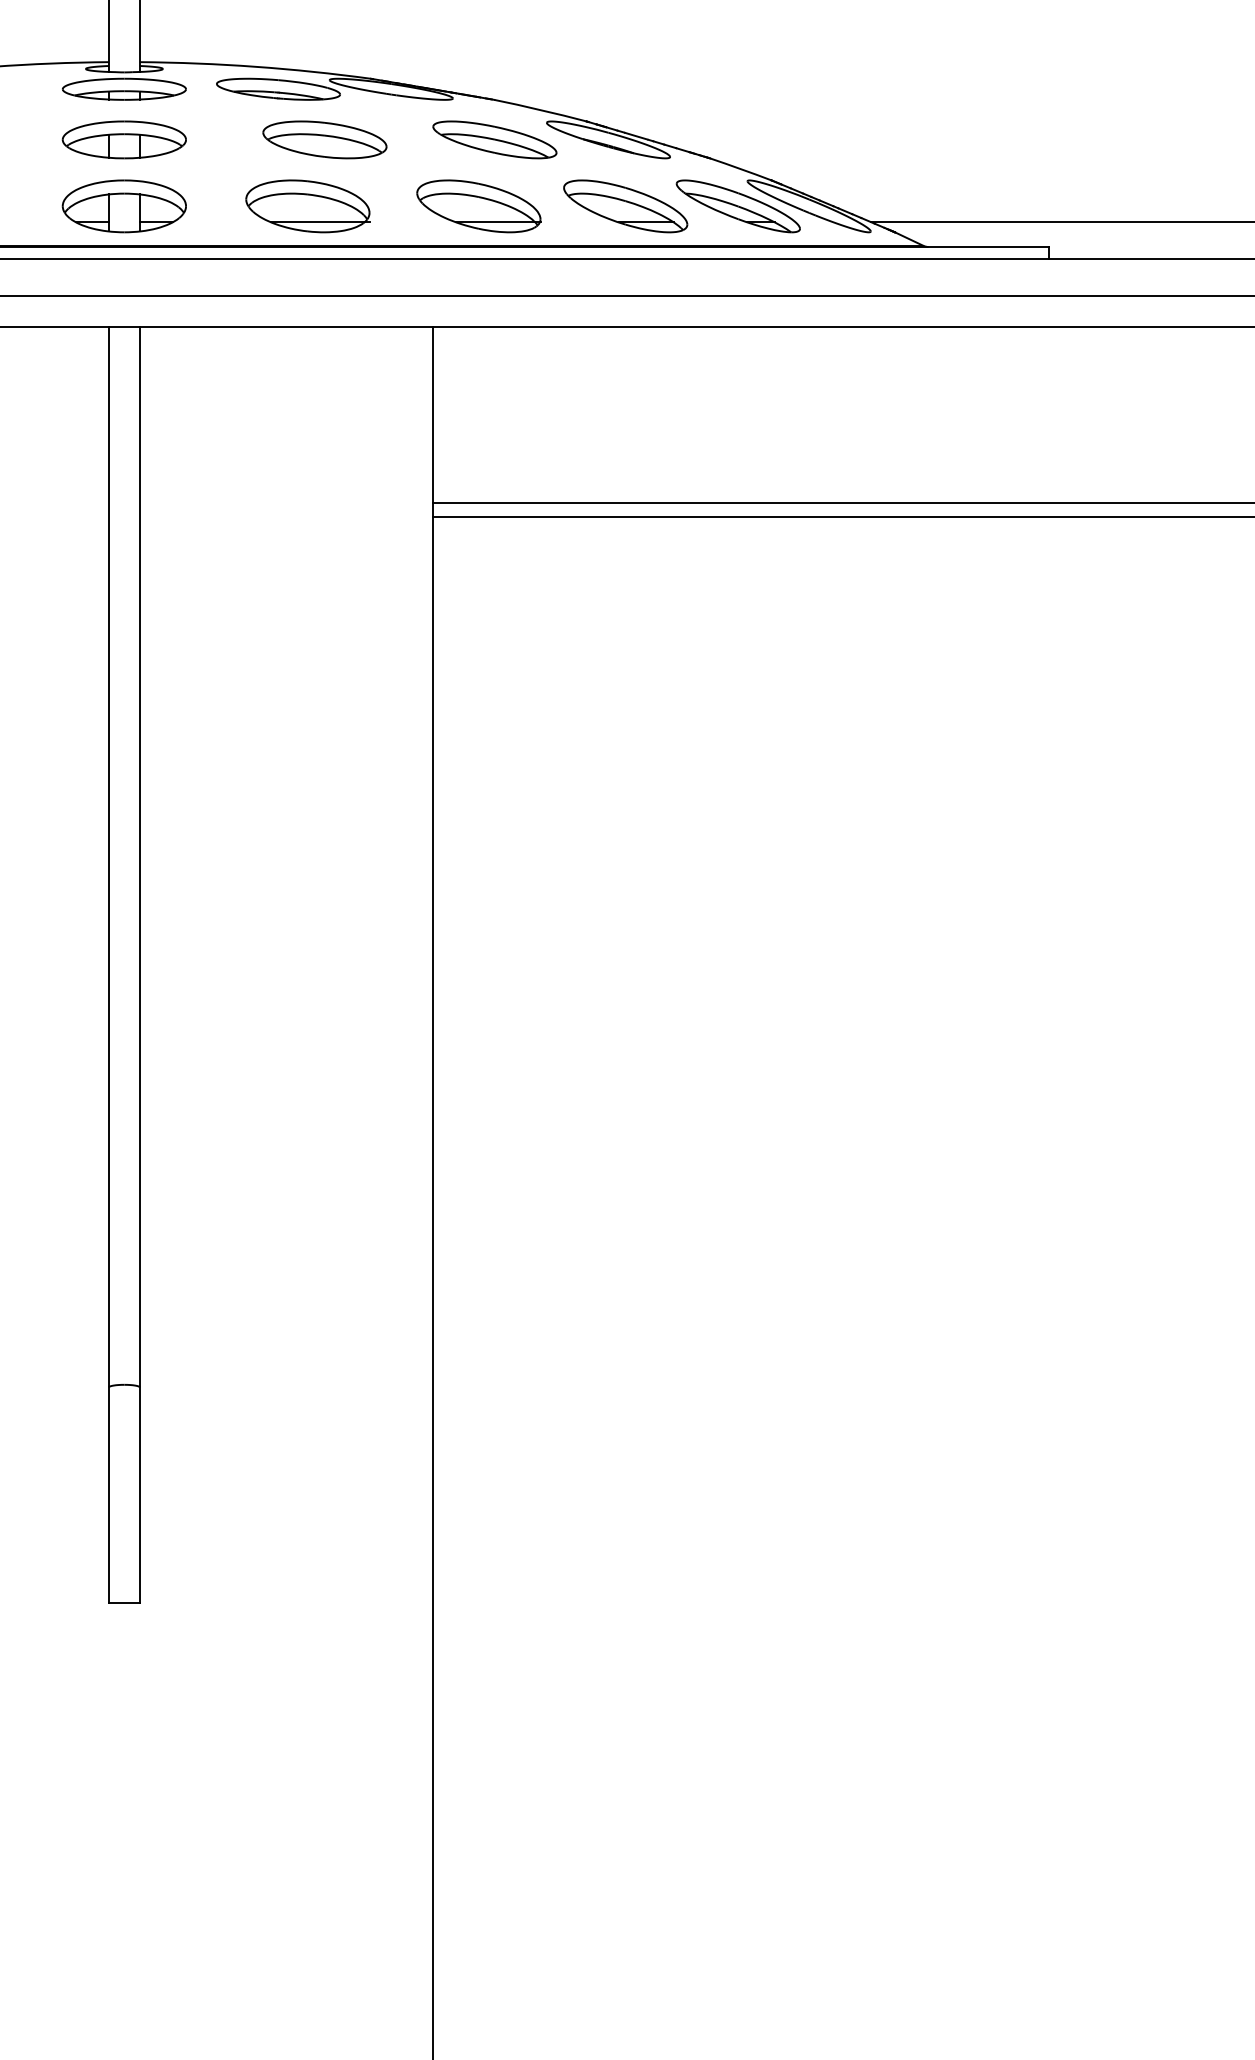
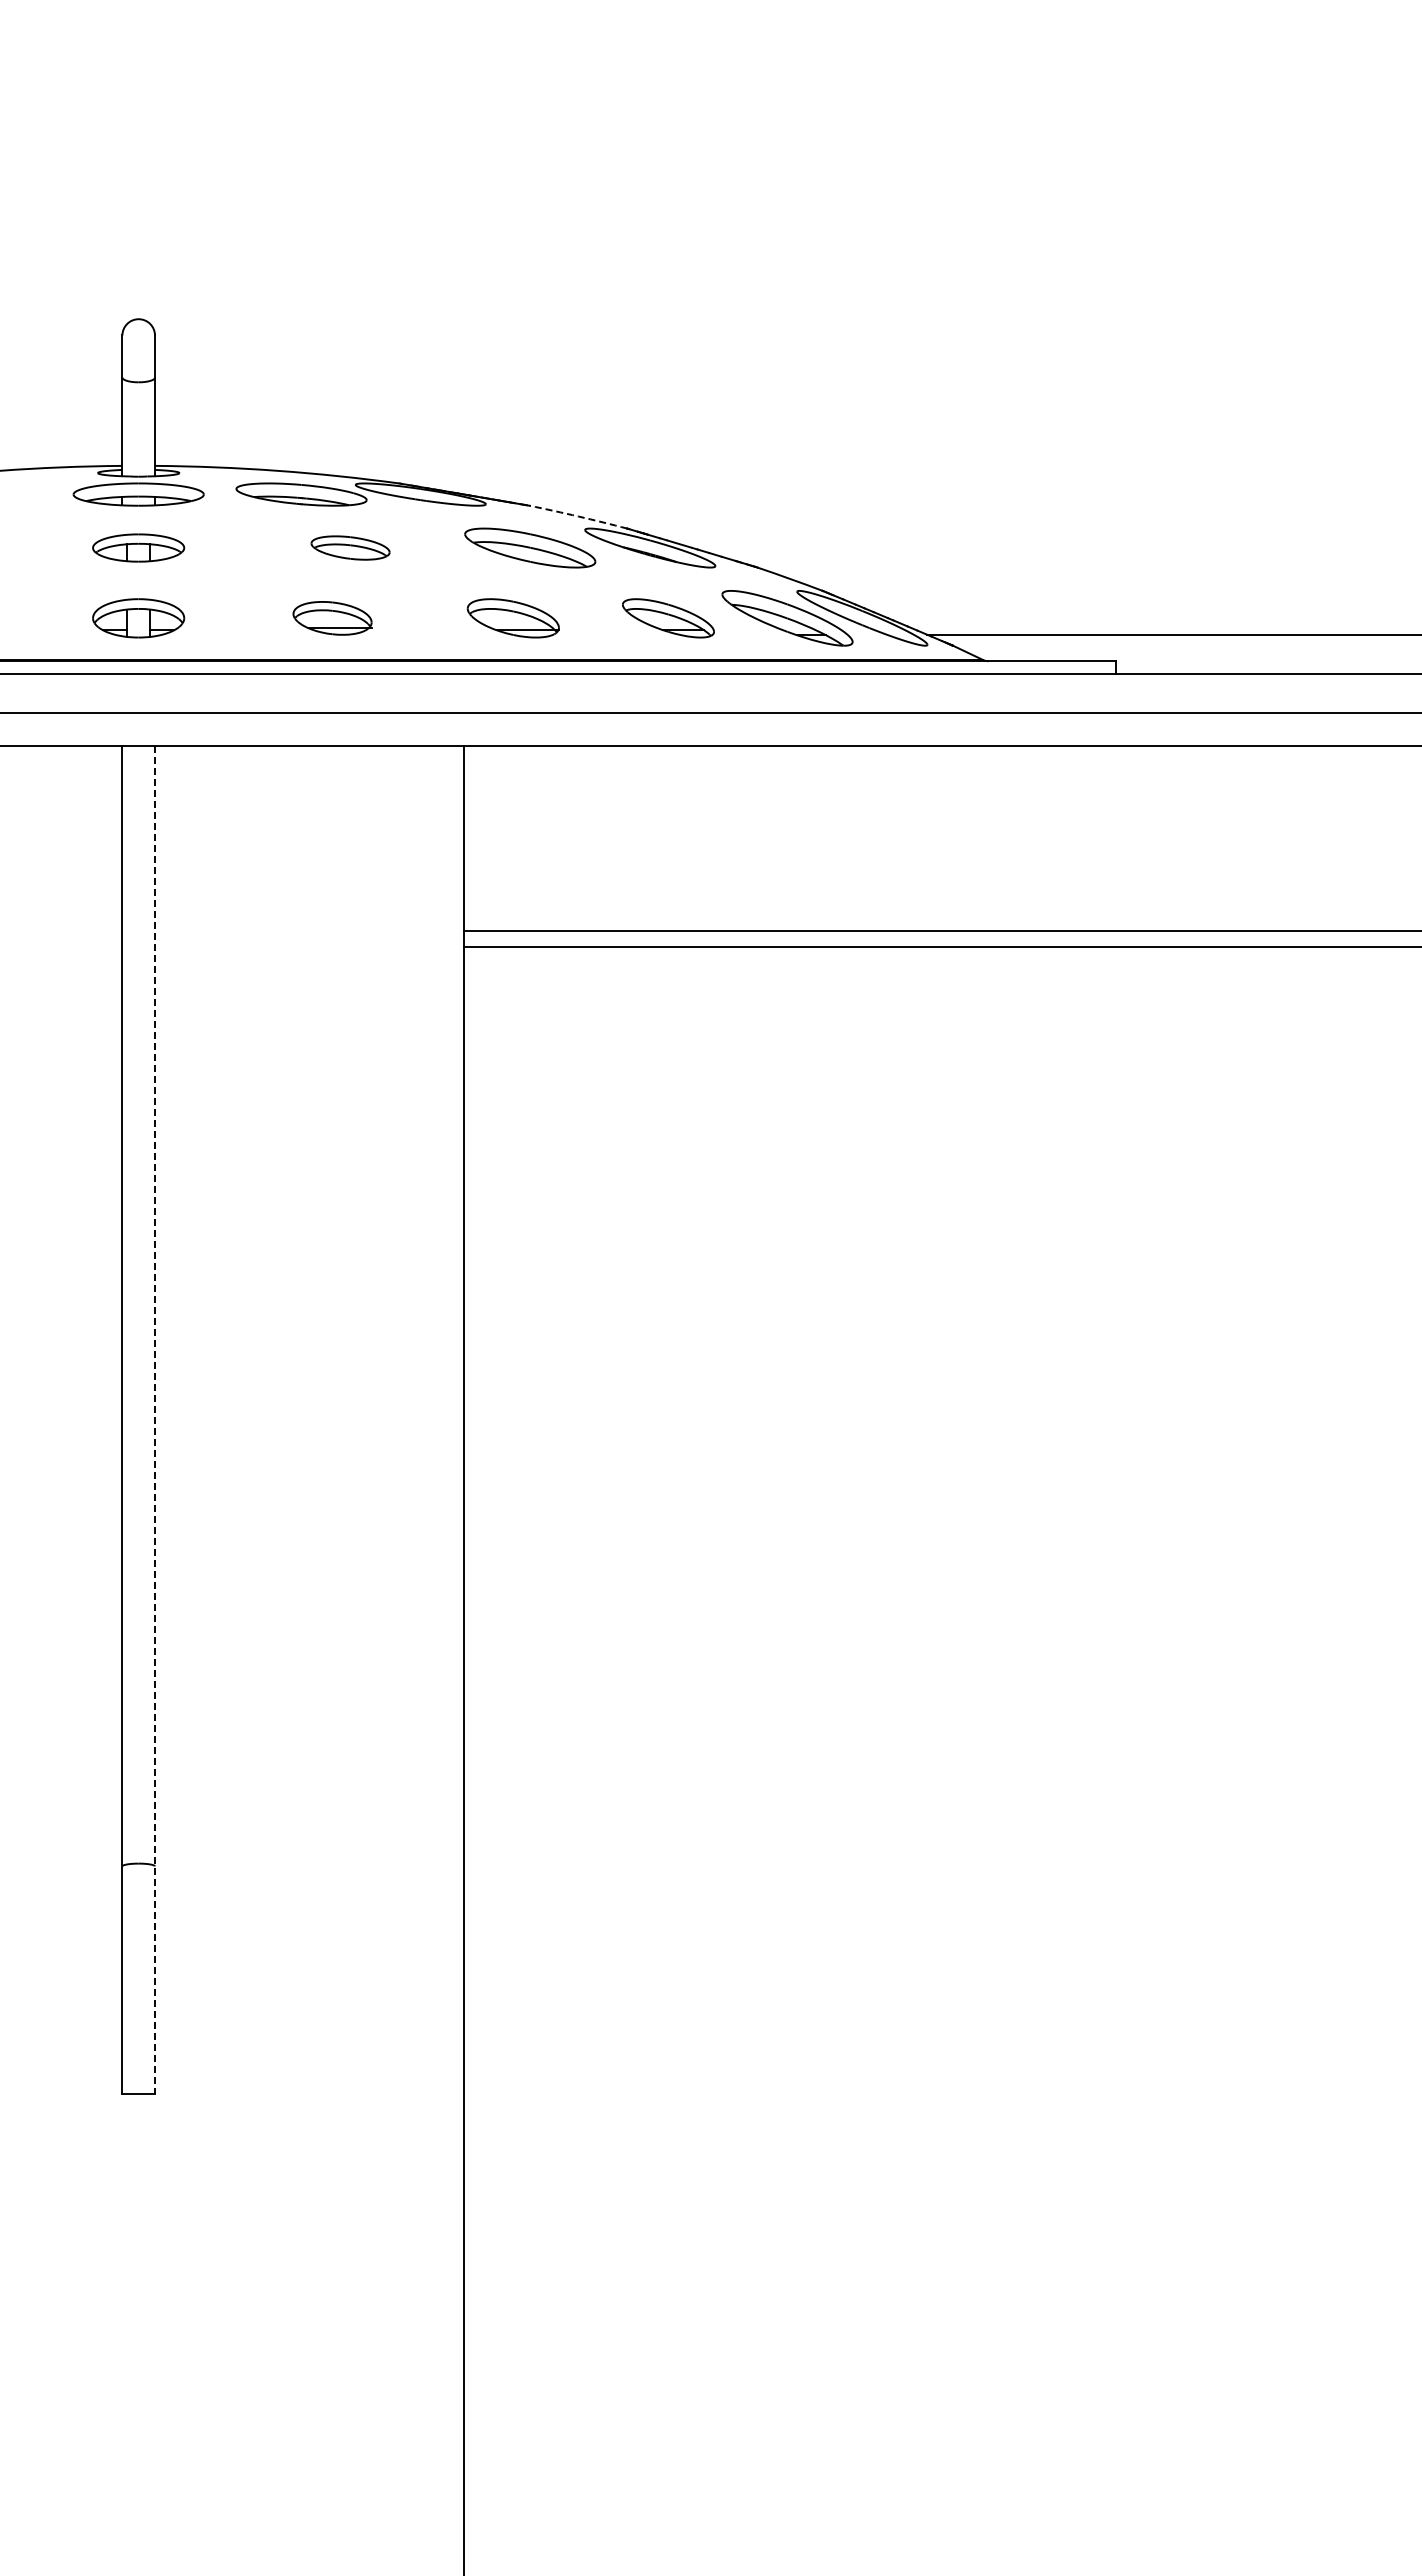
arc: (540, 110) -> (578, 516), solid -> dashed
part: (124, 139) -> (138, 547), size x0.7
part: (324, 139) -> (350, 547), size x0.6
part: (124, 206) -> (138, 618), size x0.7
part: (307, 206) -> (332, 618), size x0.6
part: (479, 206) -> (513, 618), size x0.7
part: (625, 206) -> (668, 618), size x0.7
line: (140, 965) -> (155, 1420), solid -> dashed

